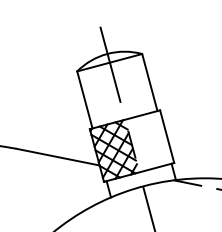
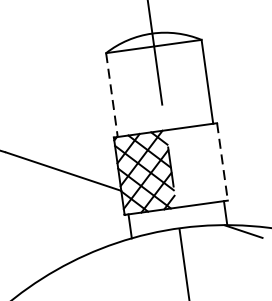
line: (84, 99) -> (111, 94), solid -> dashed
line: (167, 137) -> (222, 163), solid -> dashed

